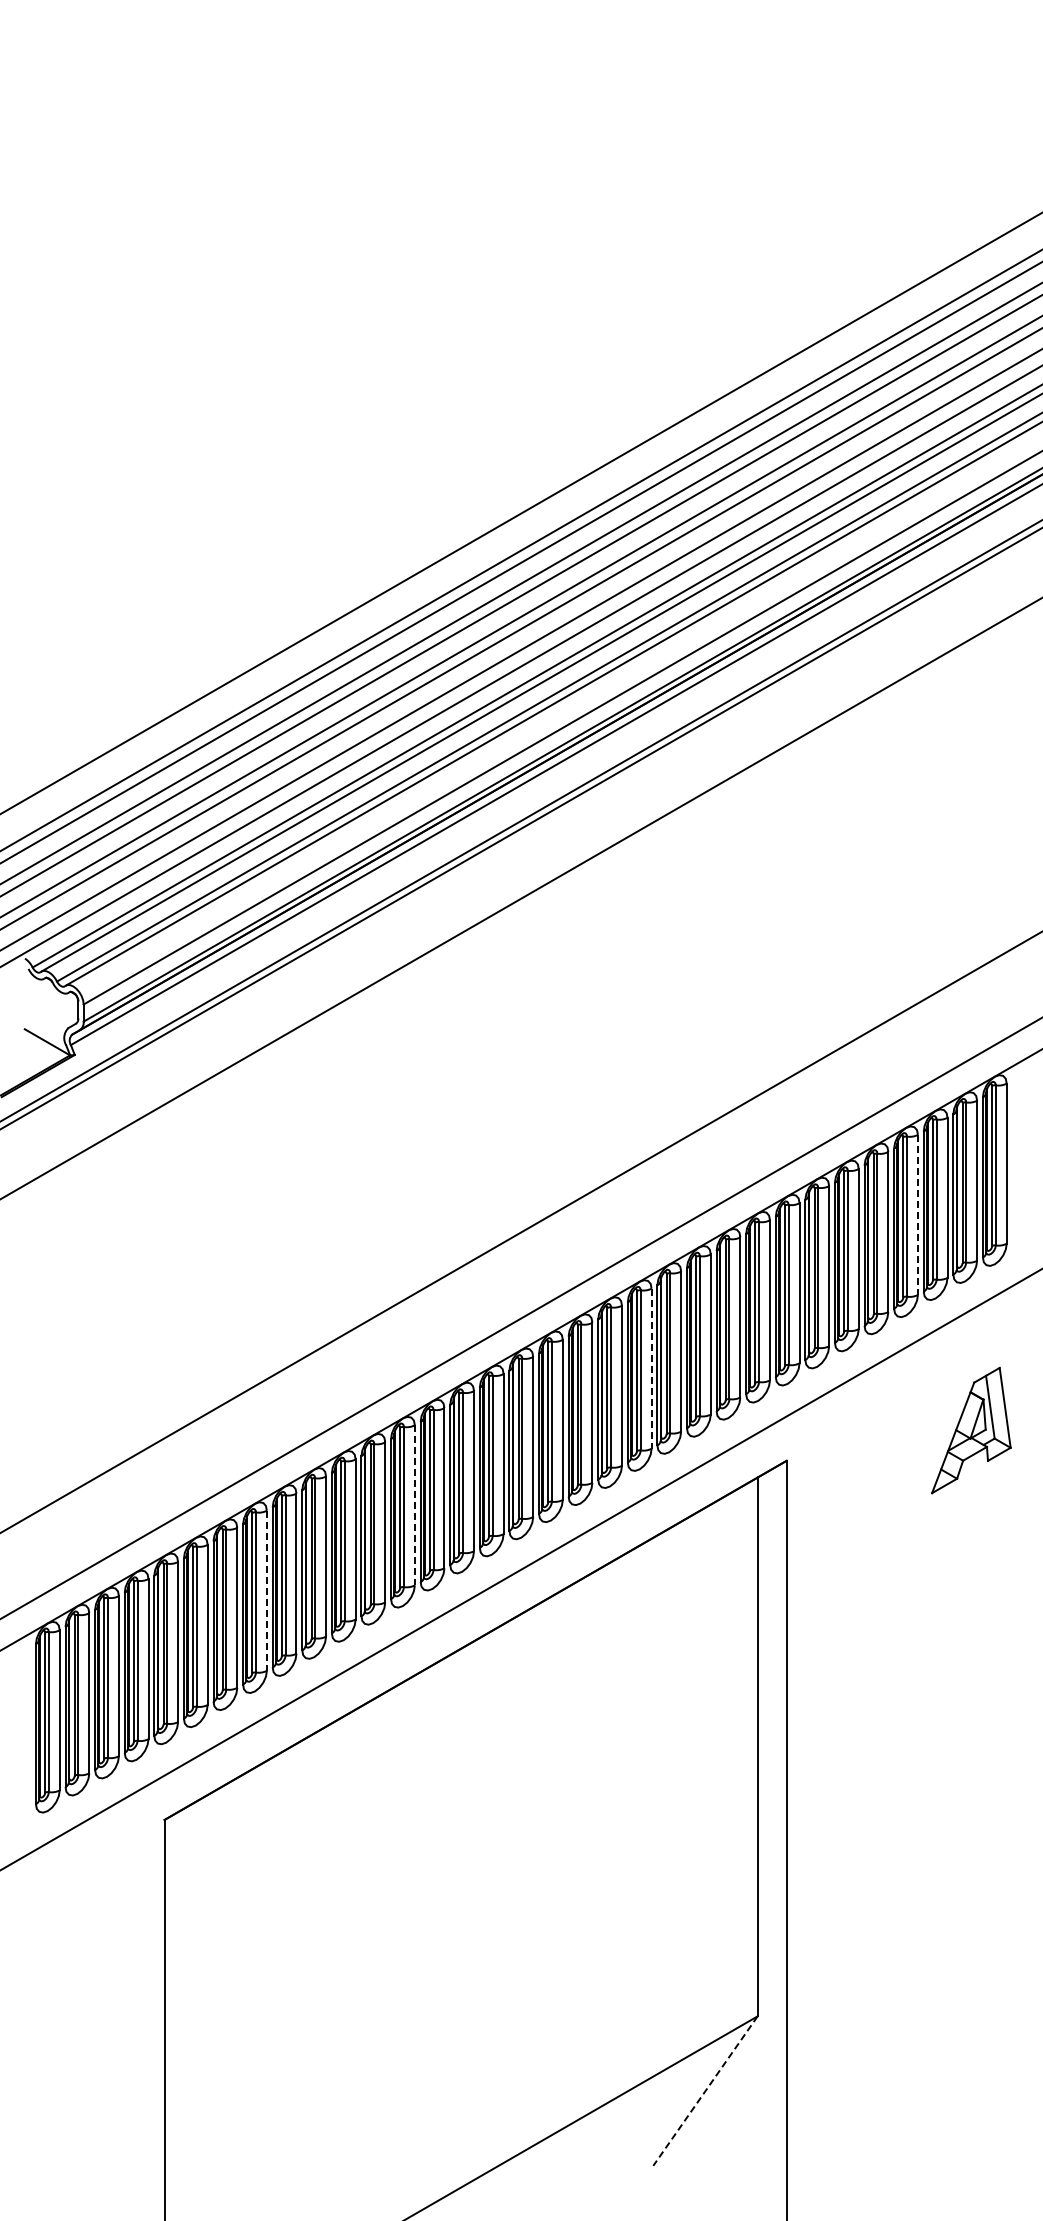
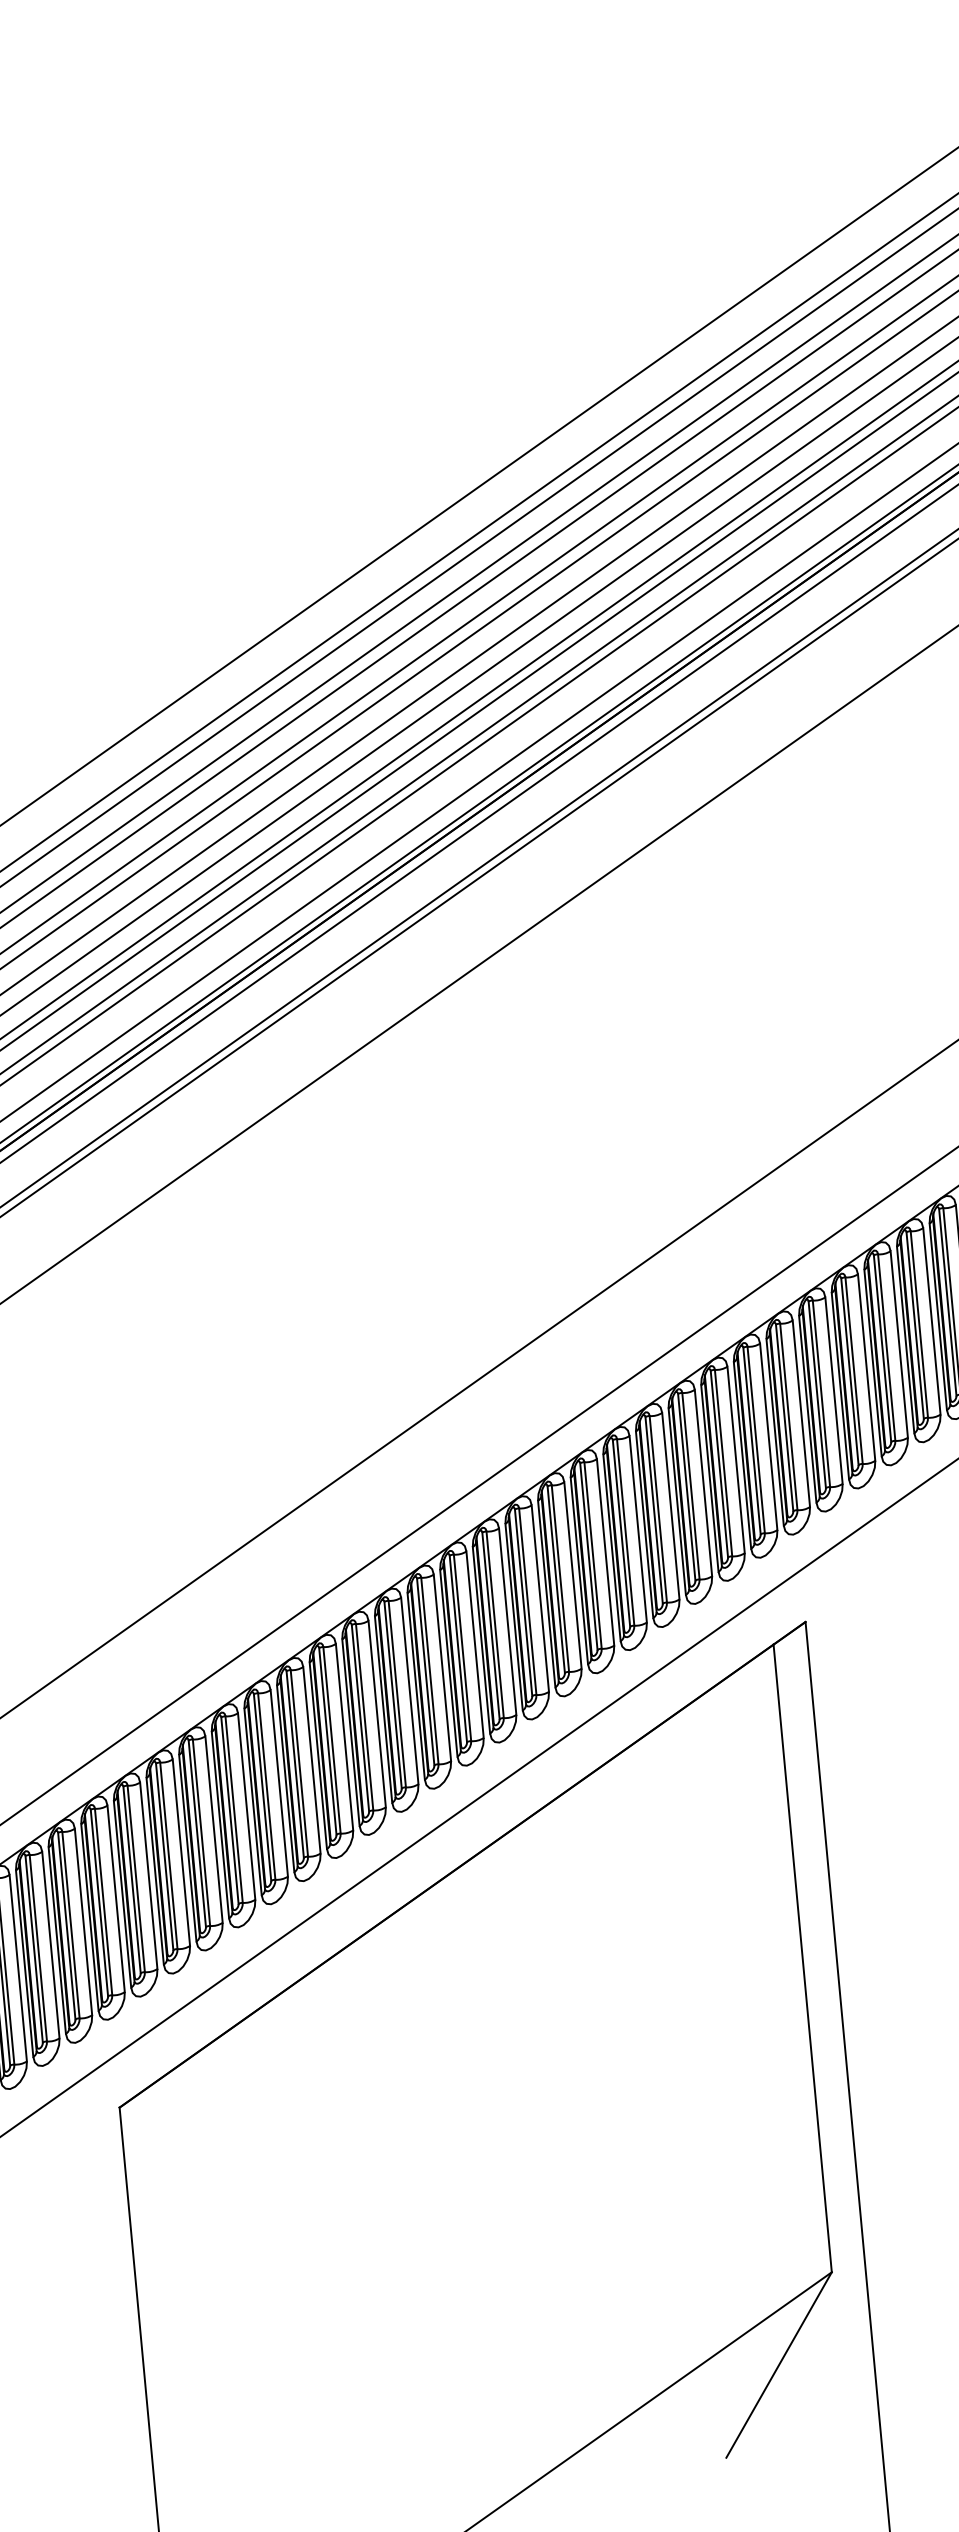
line: (917, 1215) -> (931, 1322), dashed -> solid
line: (651, 1369) -> (638, 1530), dashed -> solid
line: (414, 1505) -> (376, 1714), dashed -> solid
line: (266, 1591) -> (213, 1830), dashed -> solid
line: (705, 2091) -> (779, 2365), dashed -> solid

